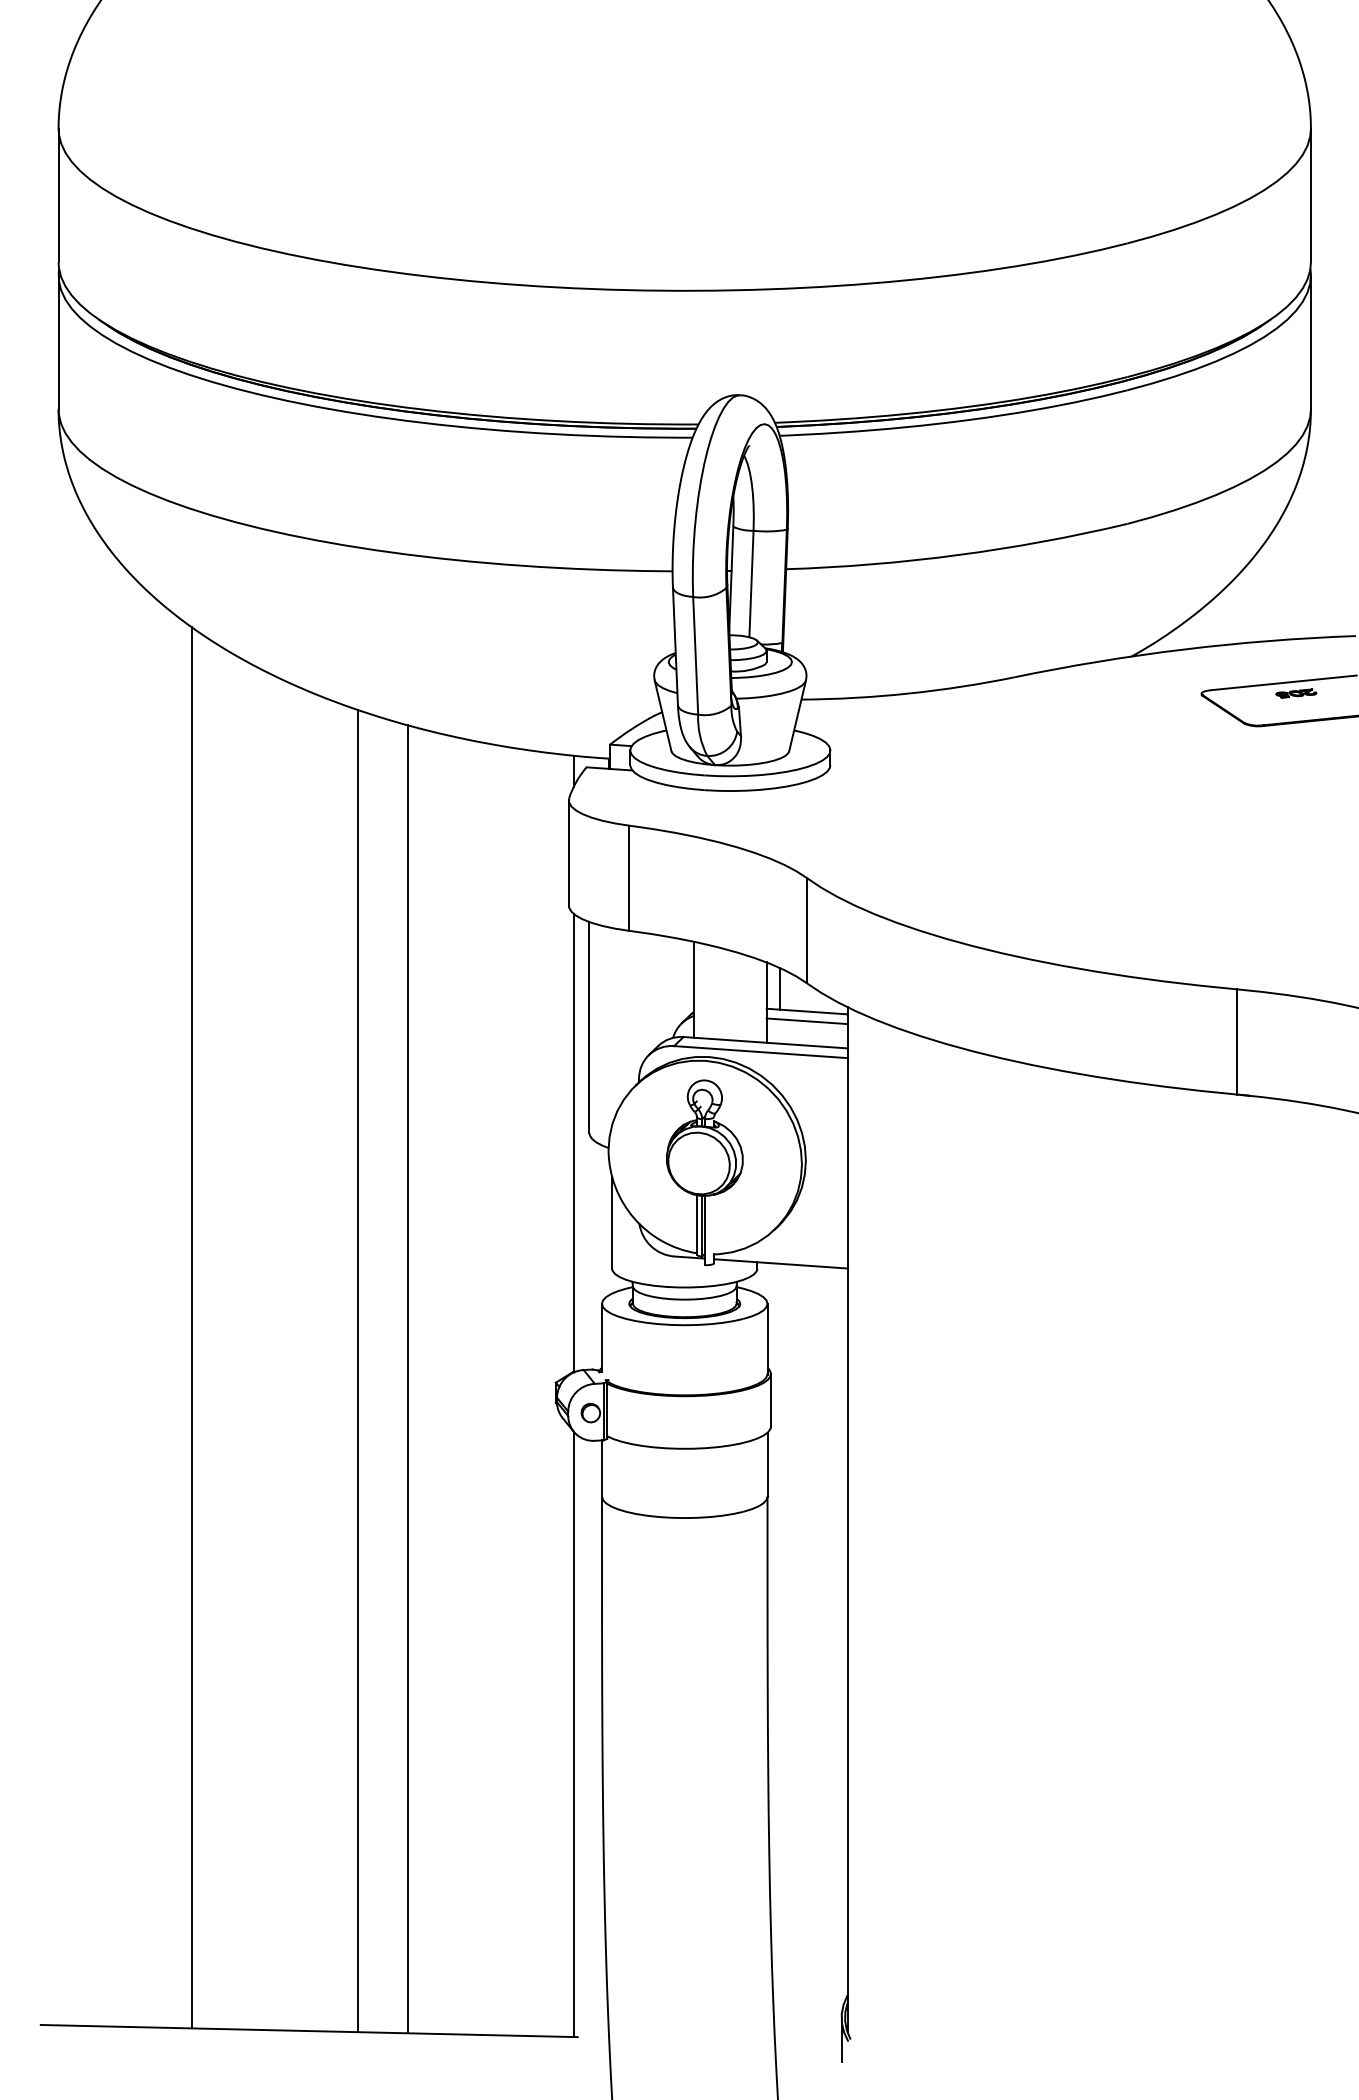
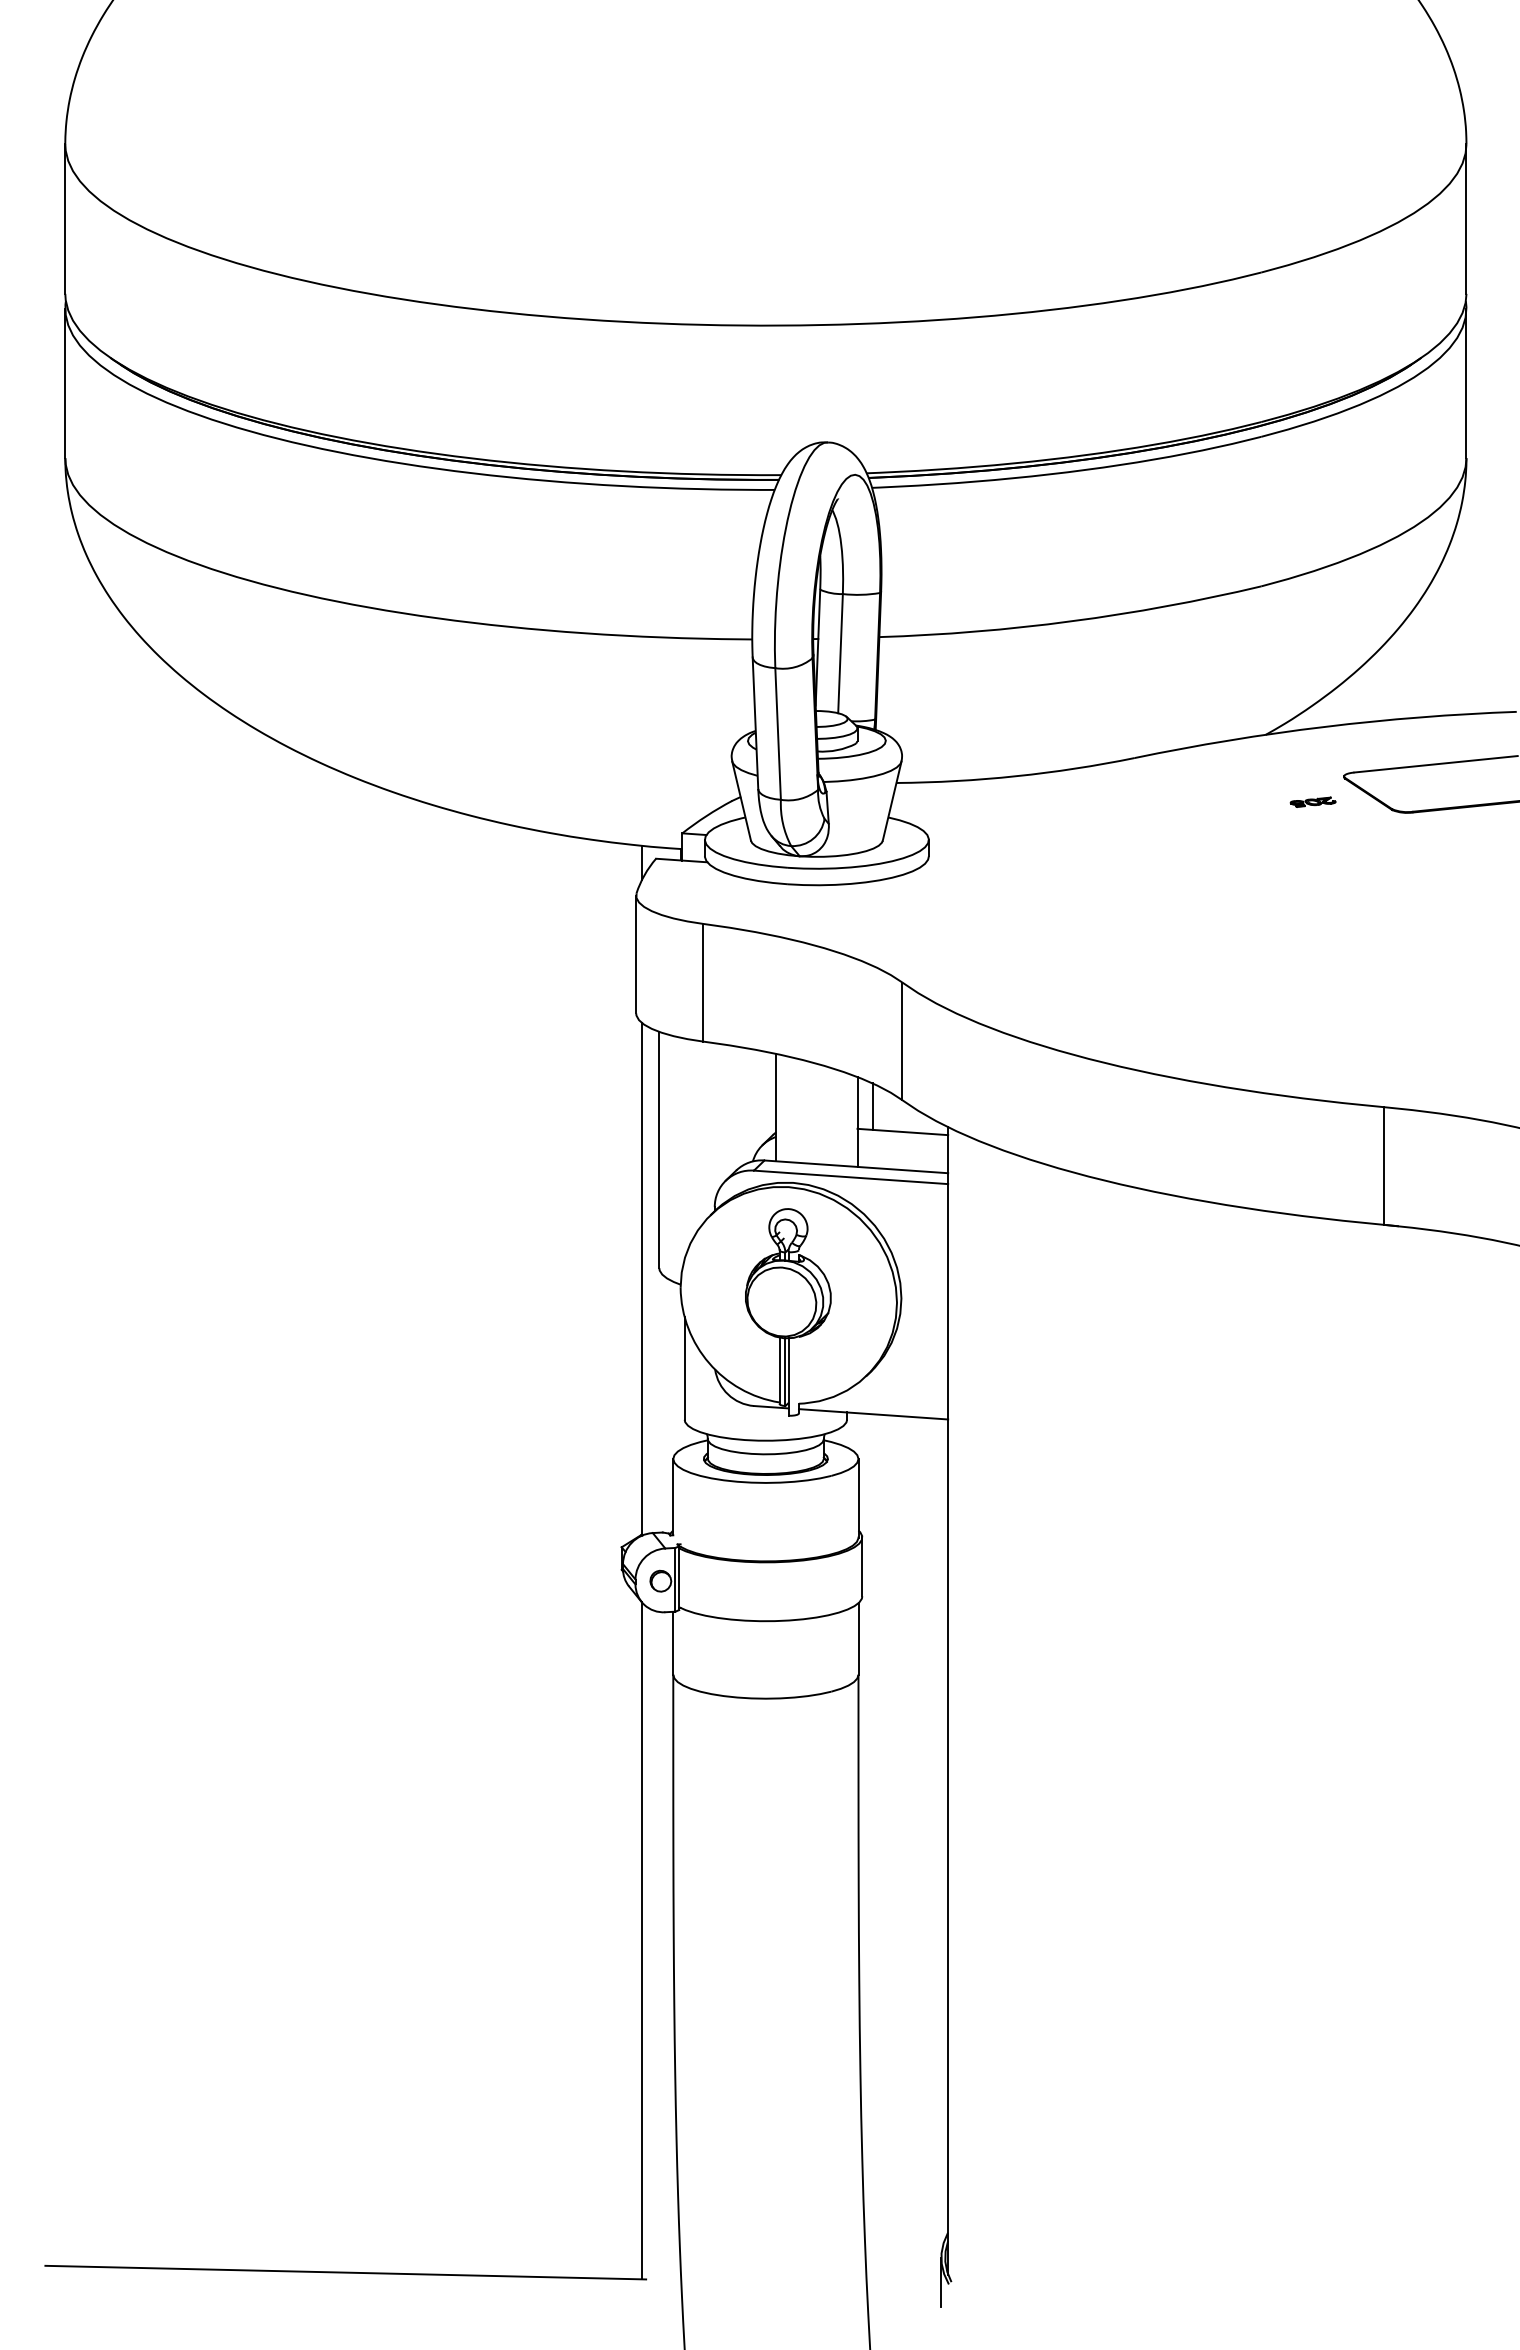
part: (1295, 692) -> (1312, 801), moved
line: (806, 1020) -> (902, 1142), removed
line: (191, 1327) -> (214, 1485), removed
line: (358, 1370) -> (400, 1533), removed
line: (407, 1379) -> (455, 1543), removed

